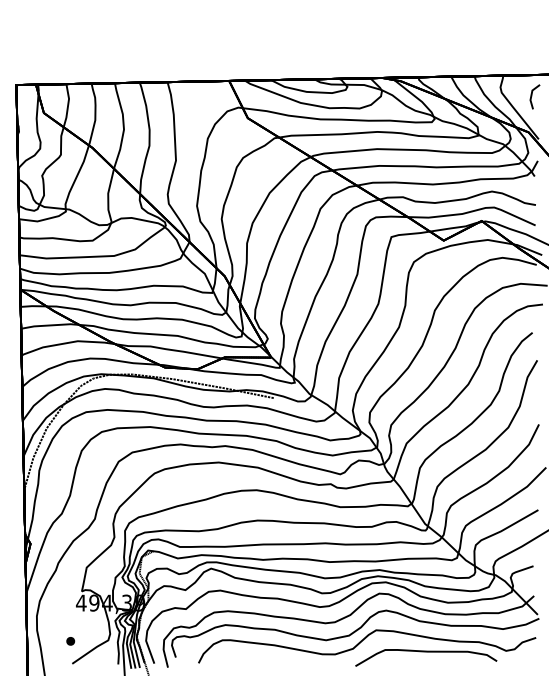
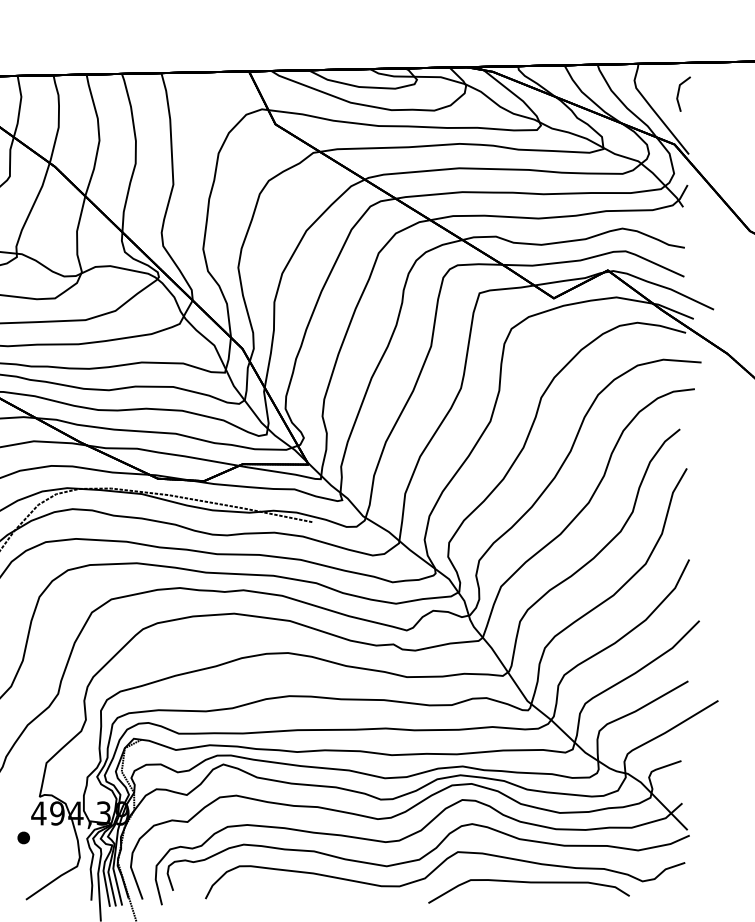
part: (70, 641) -> (23, 838), moved

